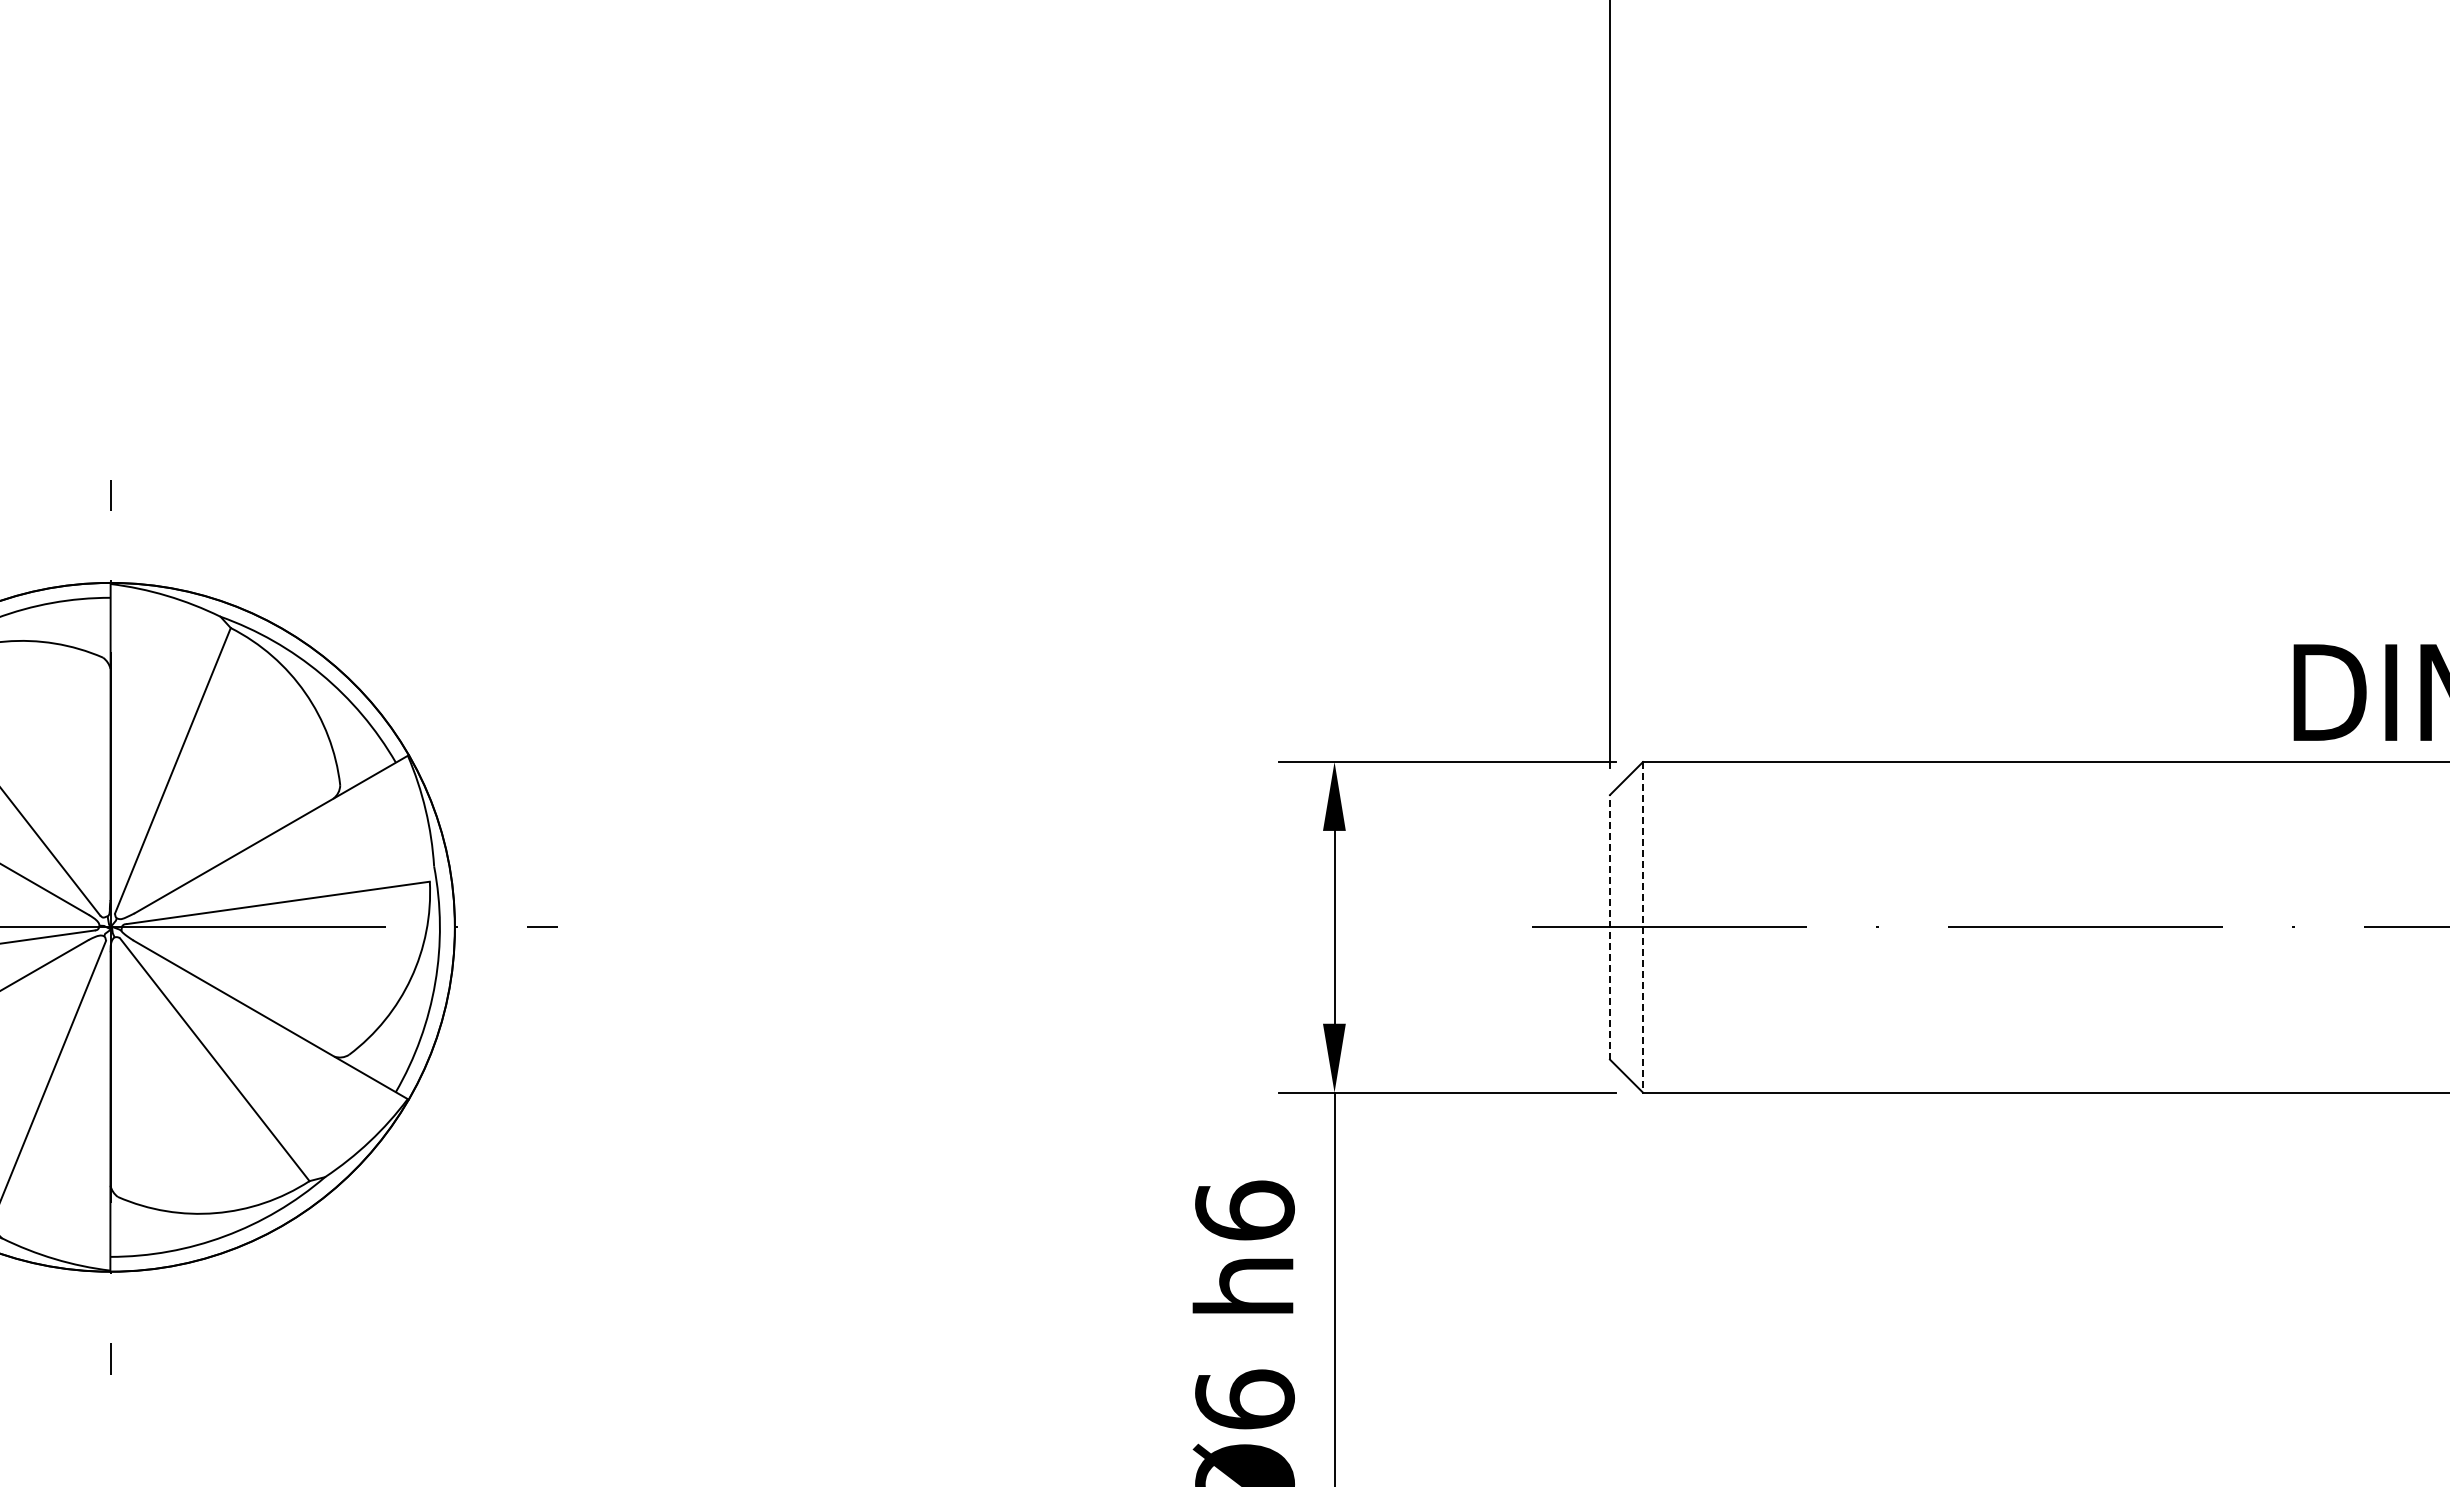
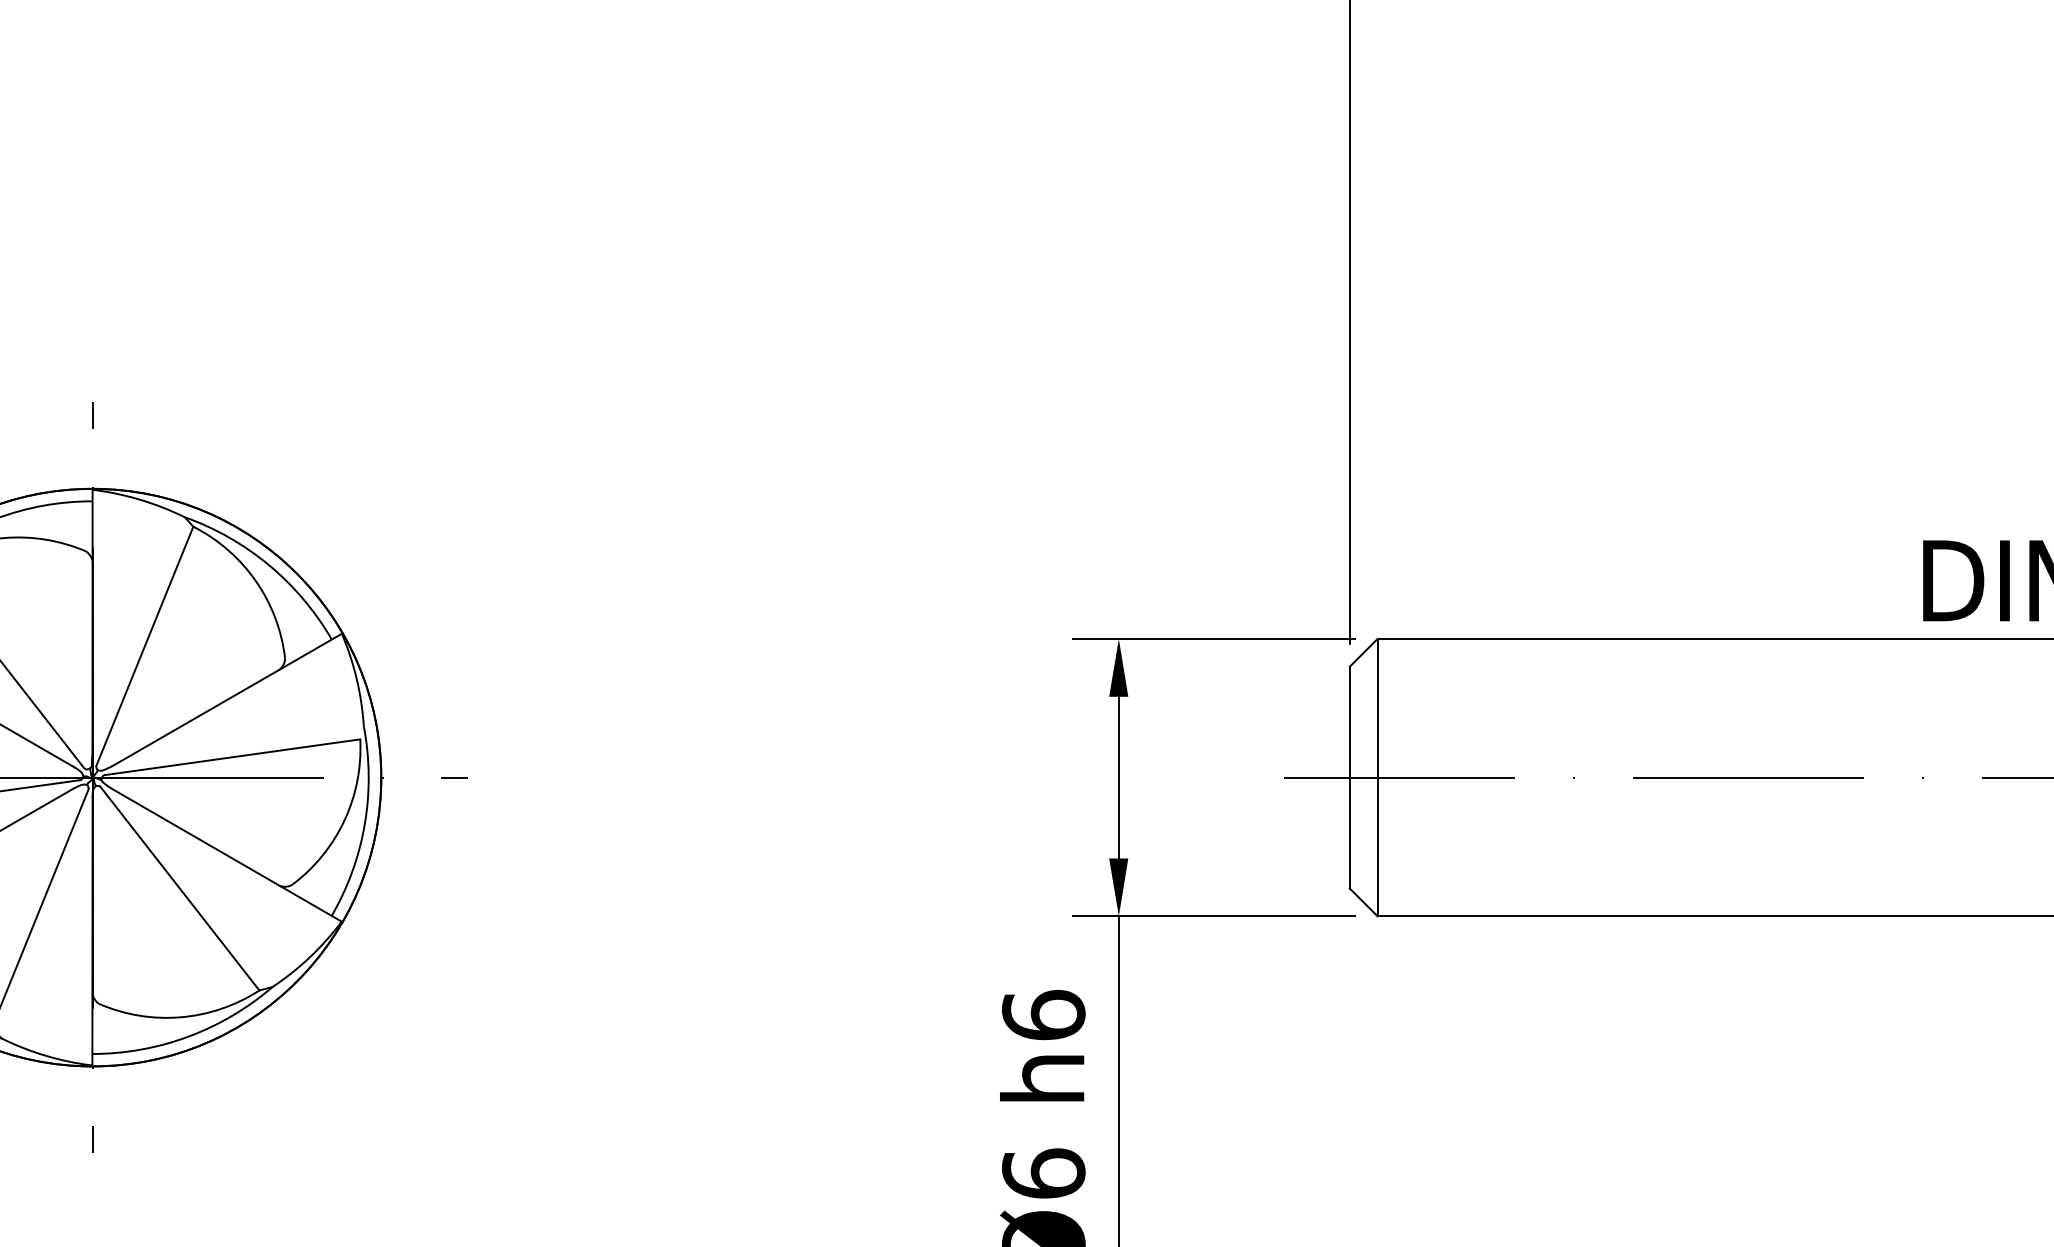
line: (1609, 926) -> (1349, 776), dashed -> solid
line: (1643, 927) -> (1377, 777), dashed -> solid

